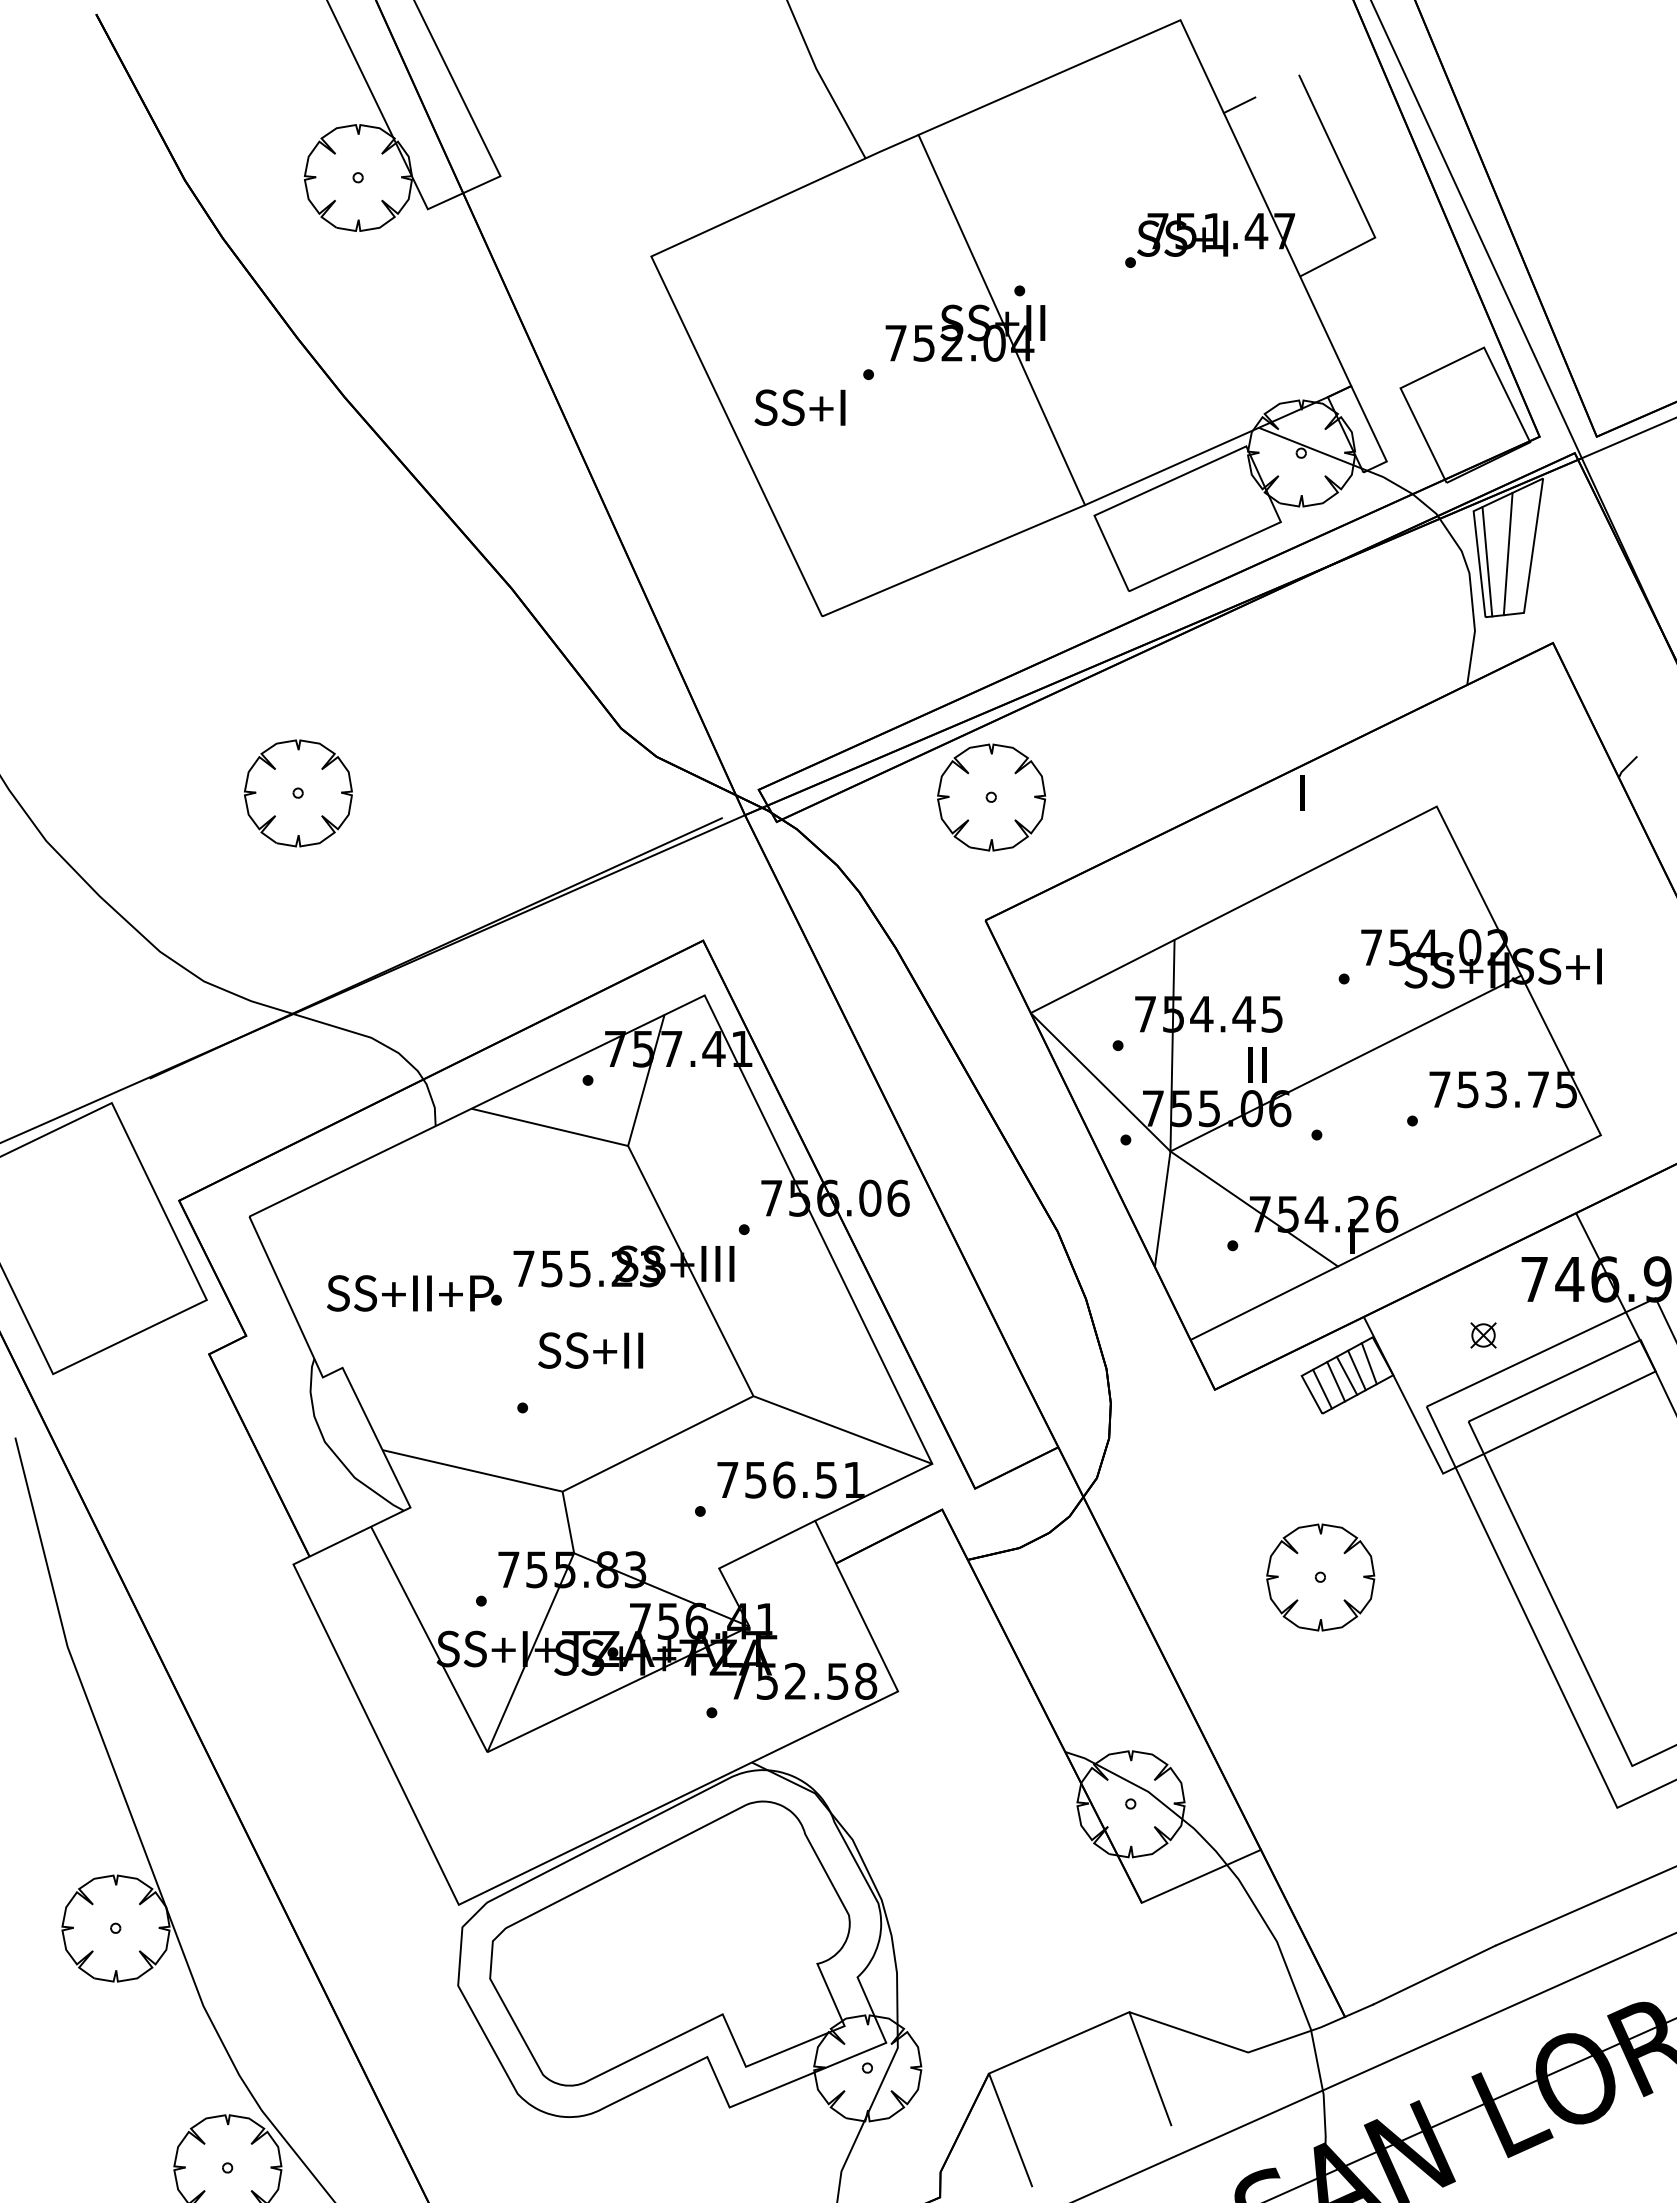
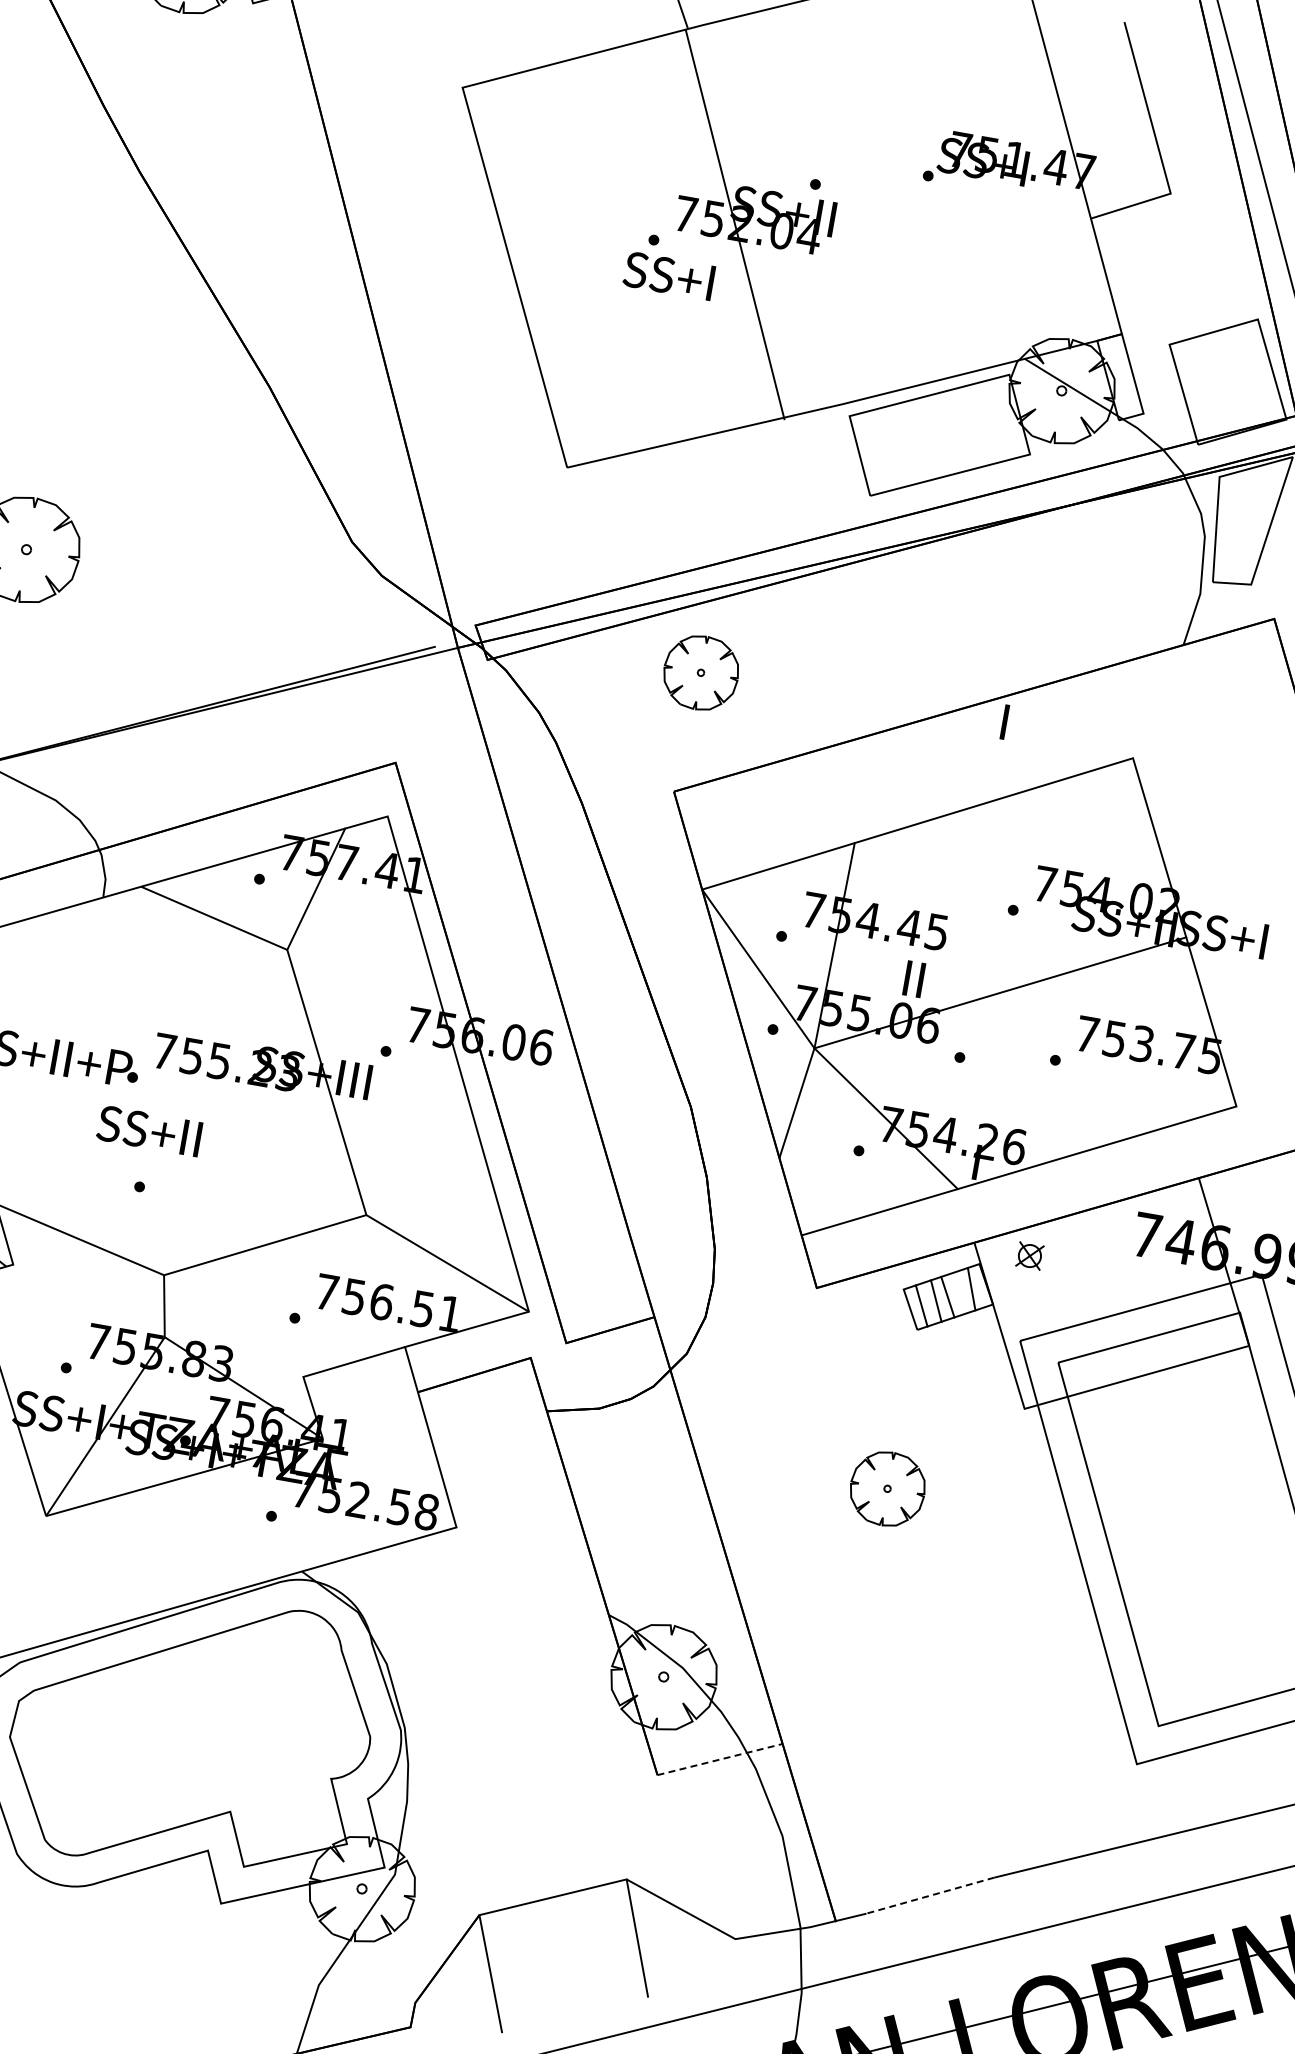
line: (1239, 105) -> (1061, 41), removed
line: (1001, 319) -> (734, 224), moved
text: (799, 407) -> (668, 275), moved
line: (1507, 553) -> (1245, 523), removed
line: (1487, 561) -> (1224, 528), removed
part: (991, 797) -> (700, 672), size x0.7
part: (1483, 1335) -> (1029, 1256), moved
text: (590, 1350) -> (149, 1130), moved
line: (1356, 1370) -> (958, 1293), removed
part: (1320, 1577) -> (887, 1488), size x0.7
line: (1201, 1876) -> (720, 1759), solid -> dashed
line: (1434, 1975) -> (930, 1896), solid -> dashed

